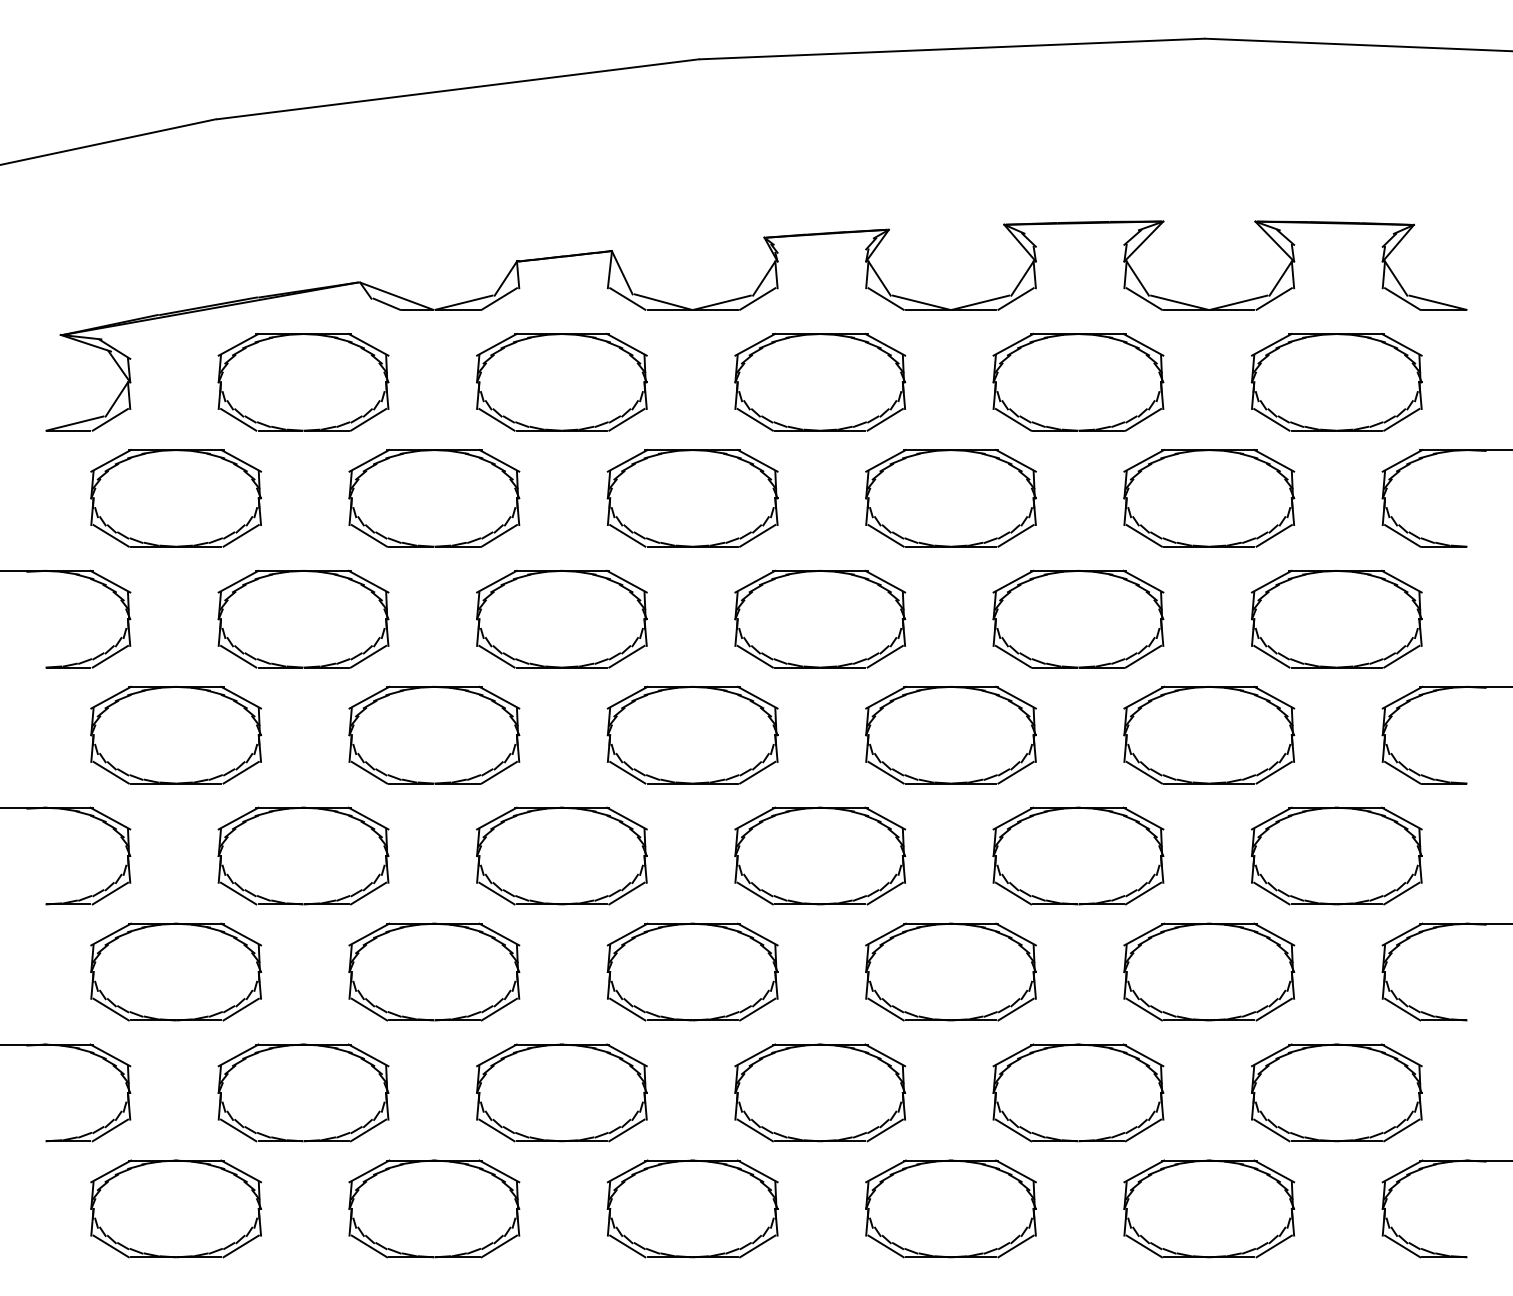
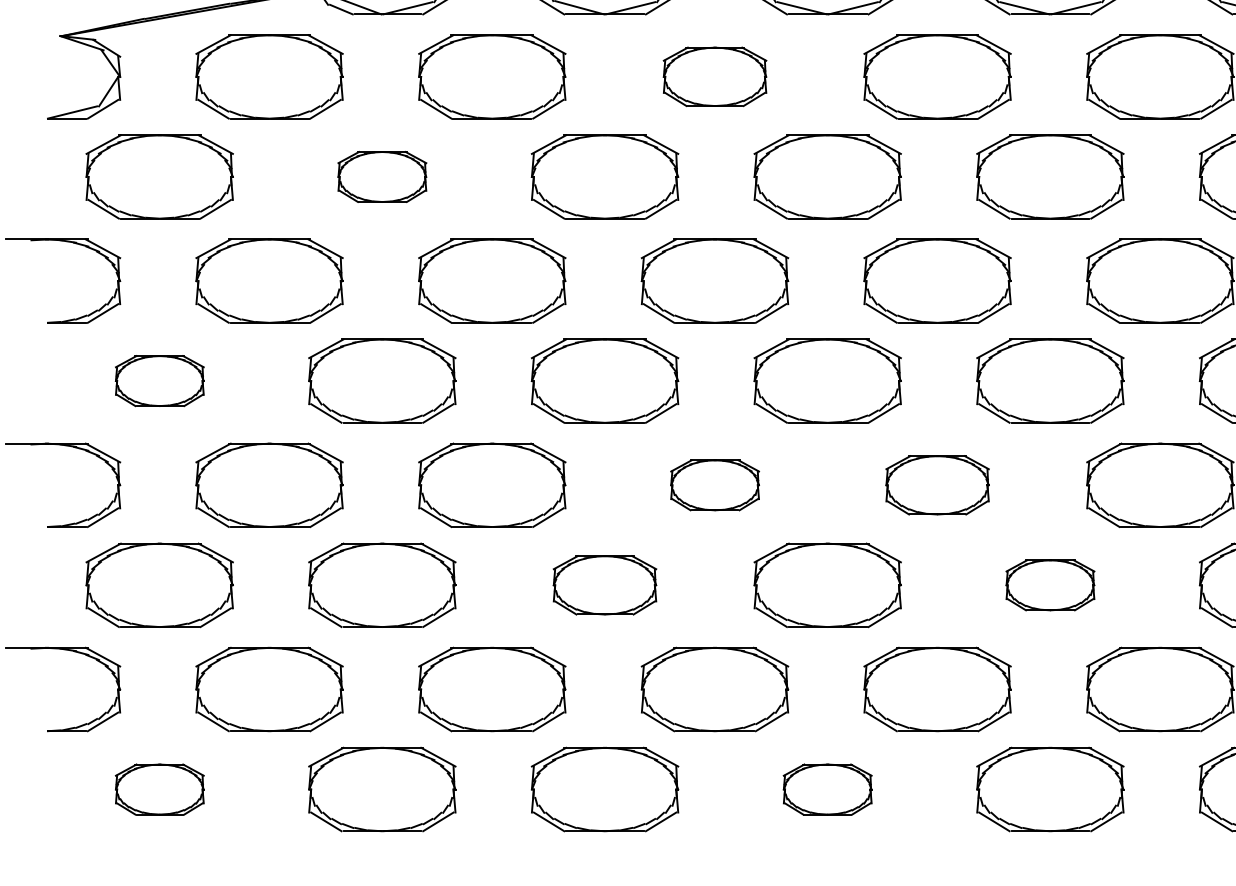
part: (820, 381) -> (715, 76), size x0.7
part: (434, 498) -> (382, 177), size x0.6
part: (176, 734) -> (160, 380), size x0.6
part: (820, 855) -> (715, 484), size x0.6
part: (1078, 855) -> (937, 484), size x0.7
part: (692, 971) -> (604, 584), size x0.7
part: (1209, 971) -> (1050, 584), size x0.6
part: (176, 1208) -> (160, 789), size x0.6
part: (950, 1208) -> (827, 789), size x0.6

